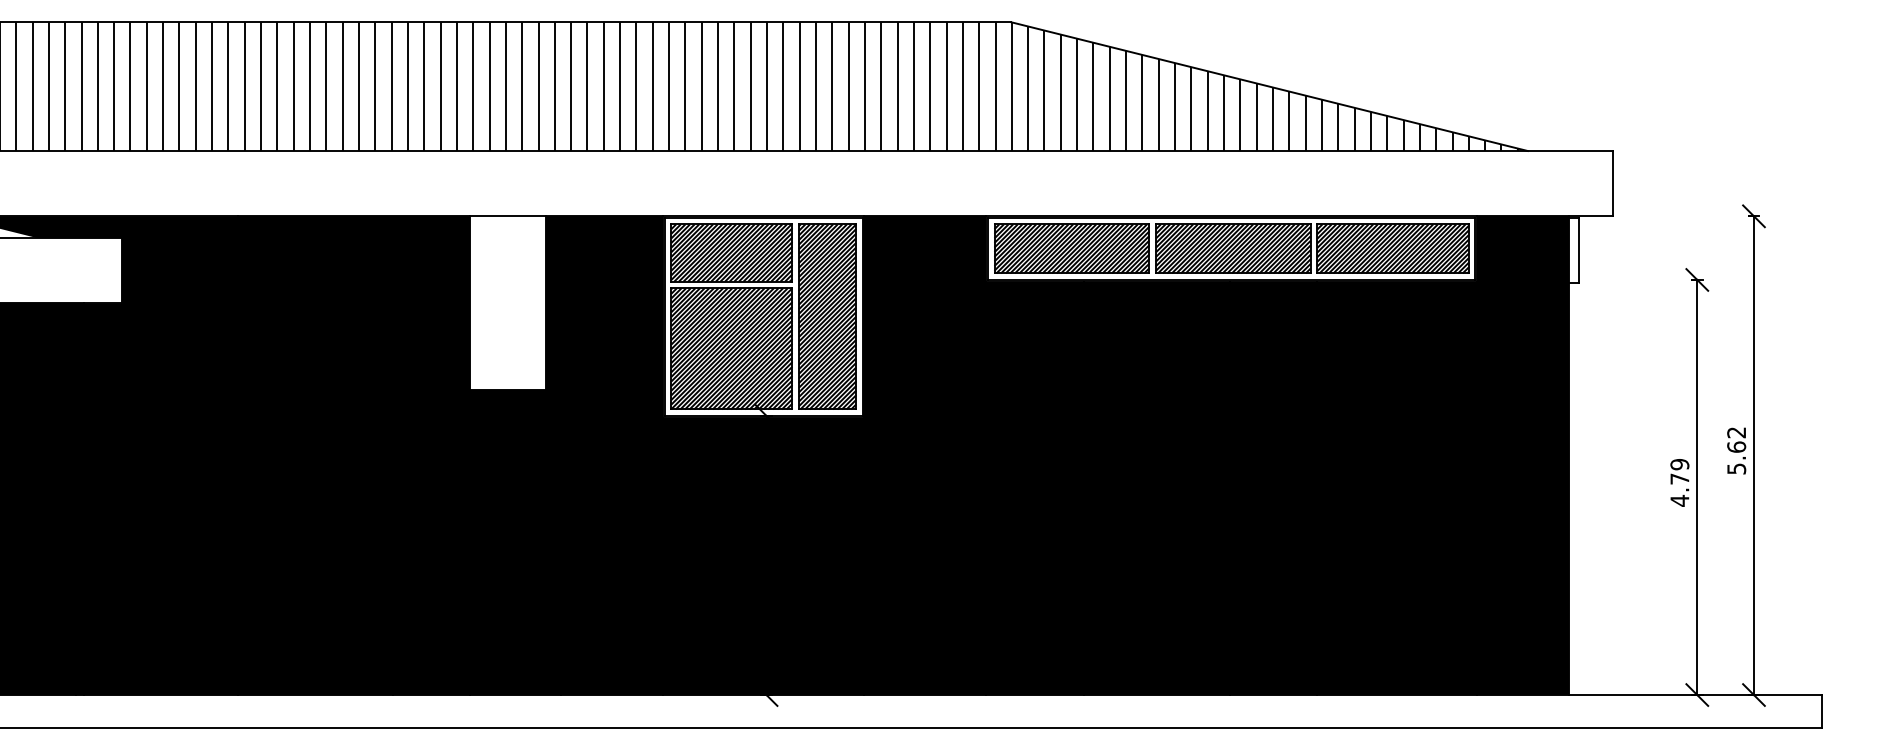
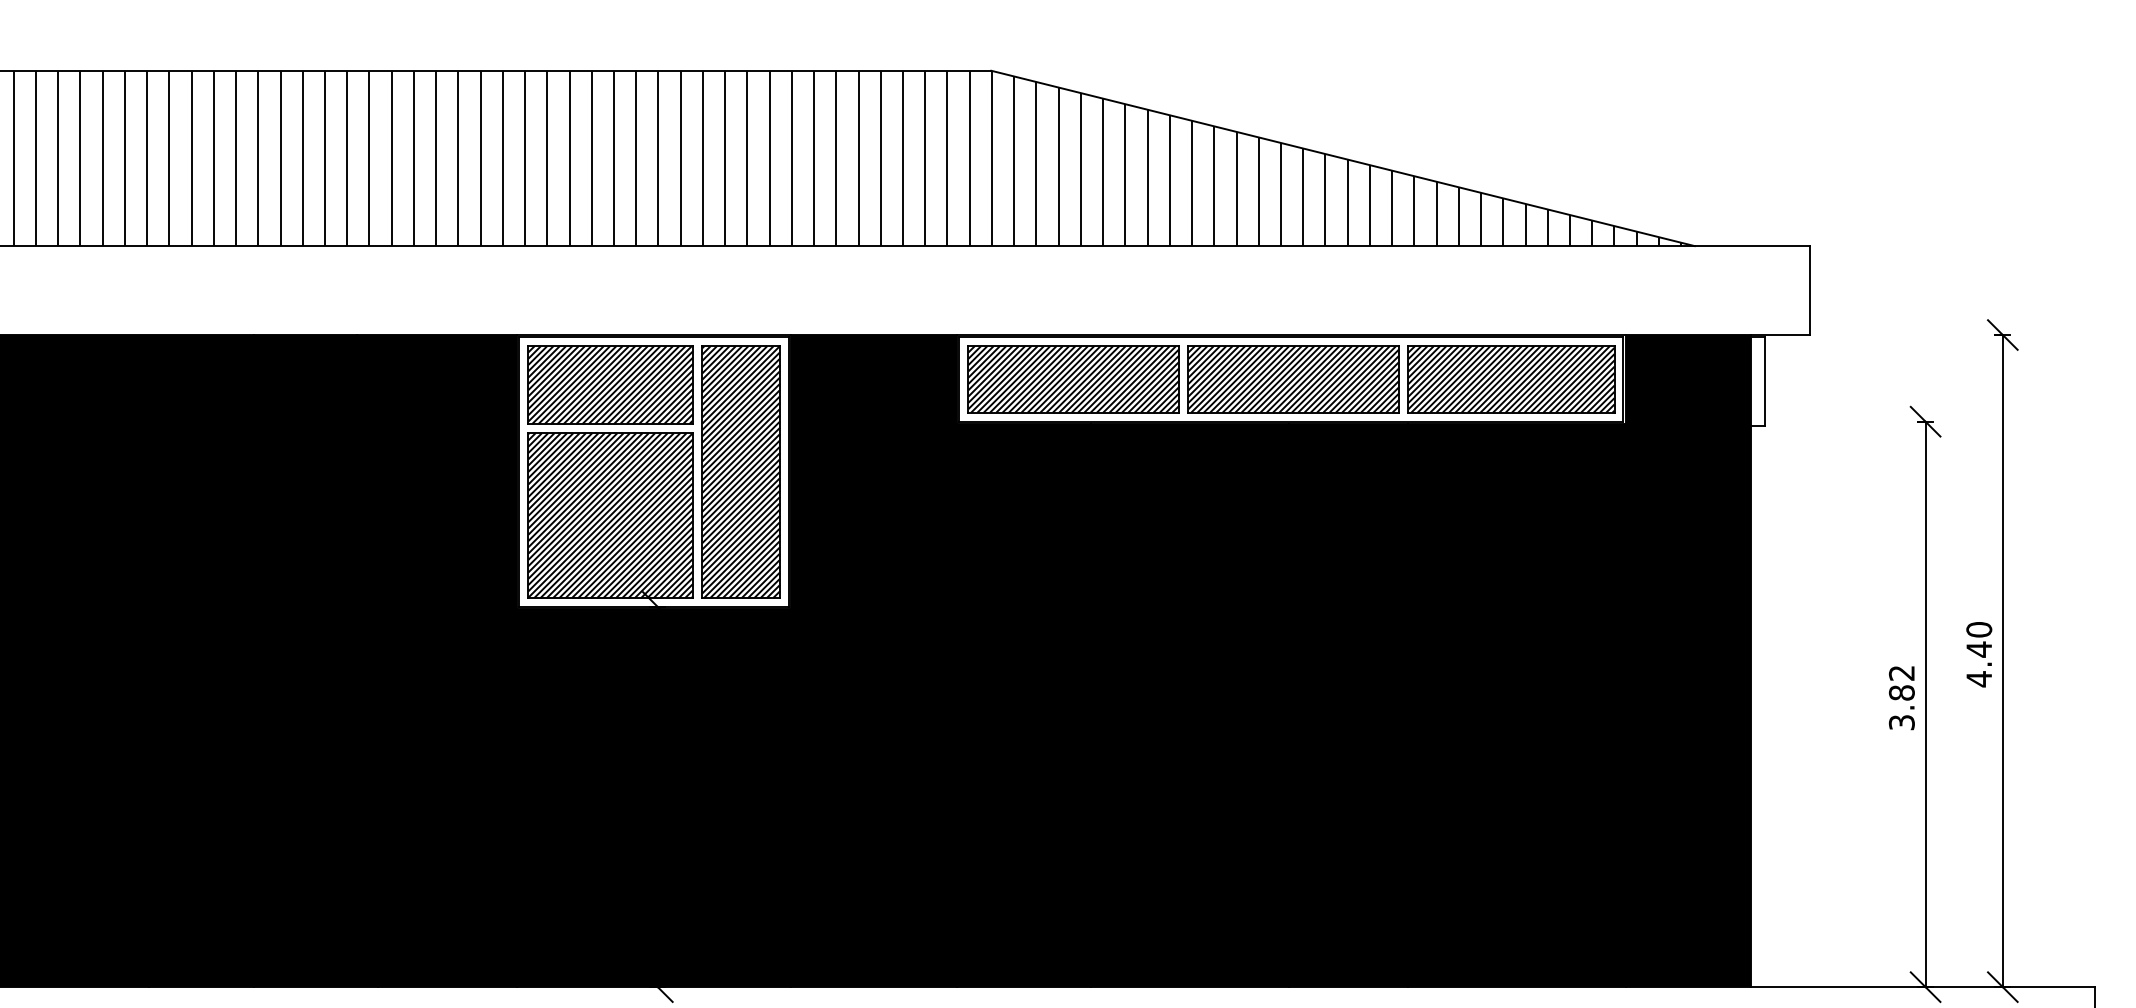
fill: (507, 303) -> (305, 453), added
text: (1736, 451) -> (1979, 655), 5.62 -> 4.40
text: (1679, 482) -> (1901, 697), 4.79 -> 3.82

